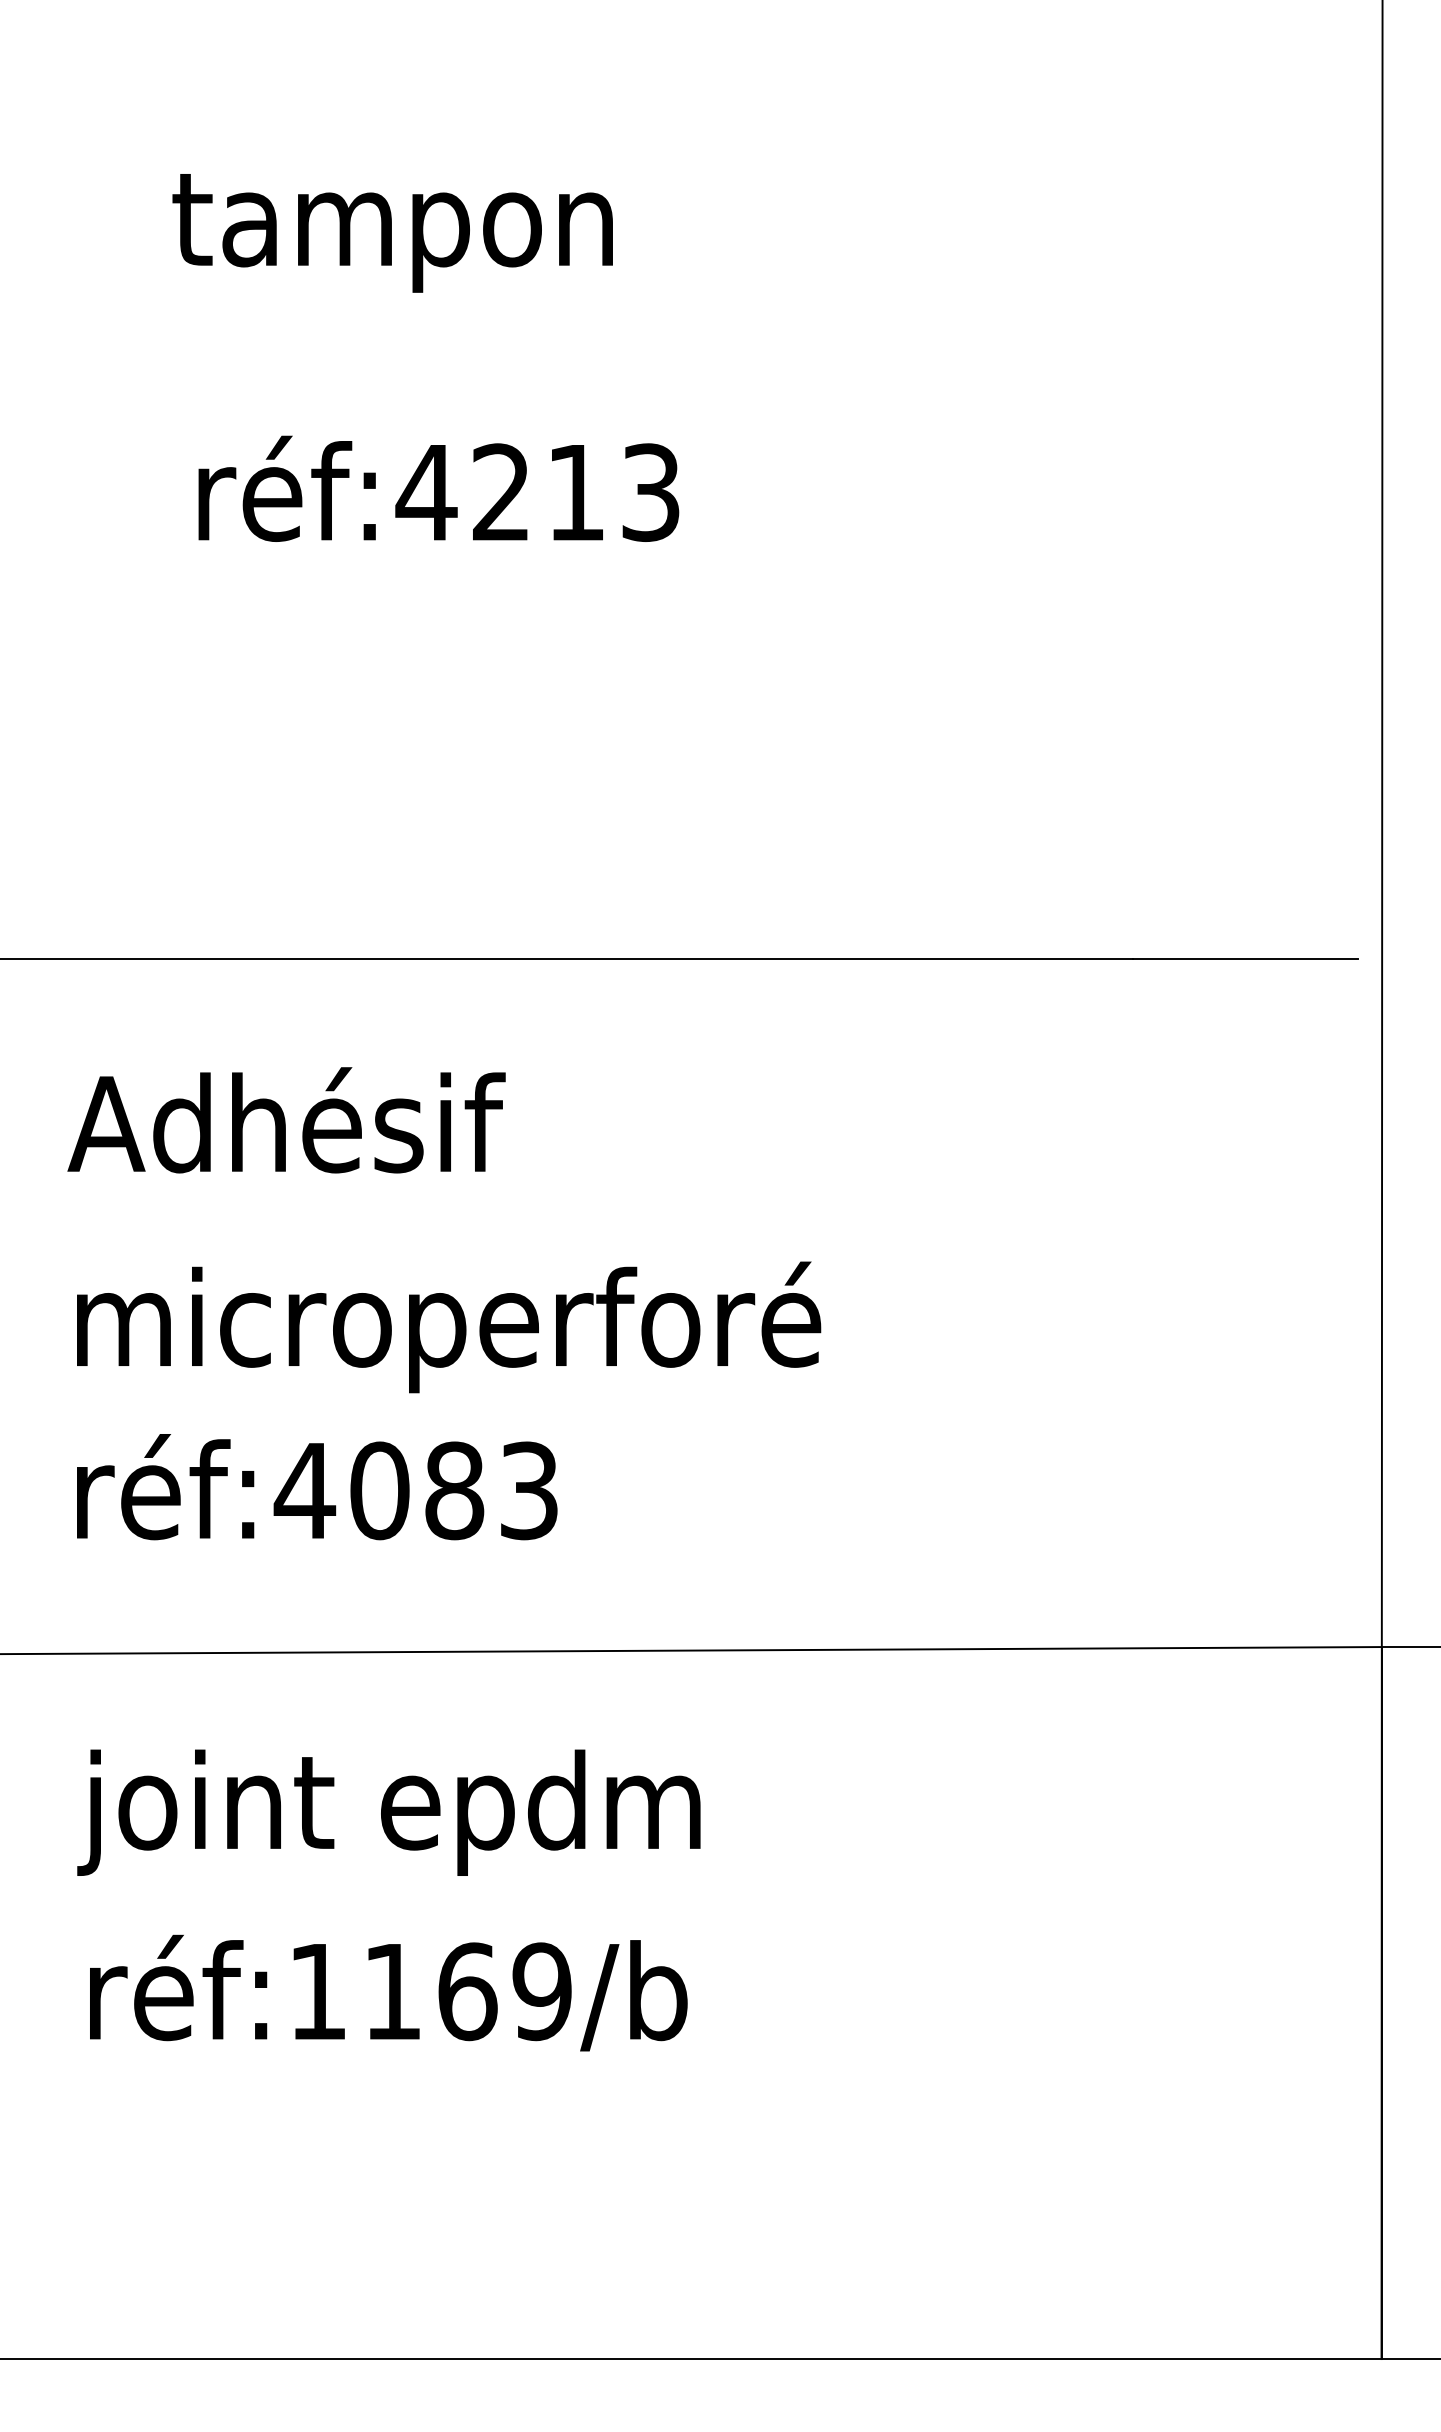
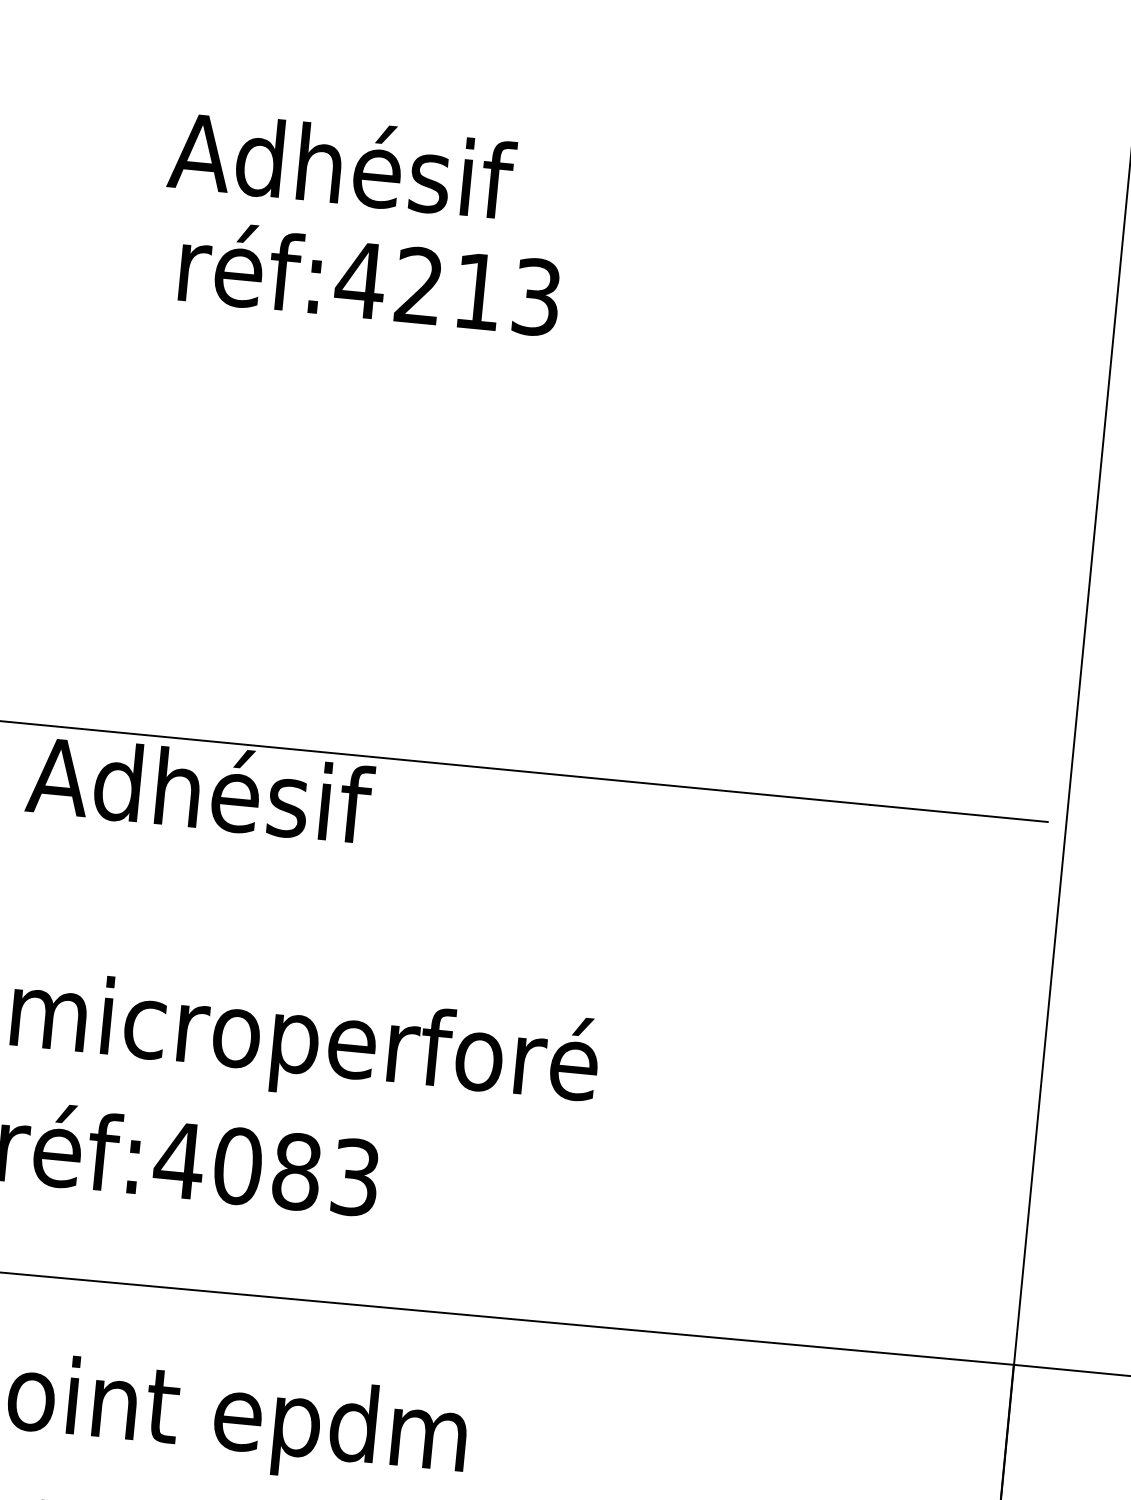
text: (391, 226) -> (342, 172), tampon -> Adhésif
text: (438, 488) -> (370, 277), moved
text: (286, 1120) -> (200, 787), moved

